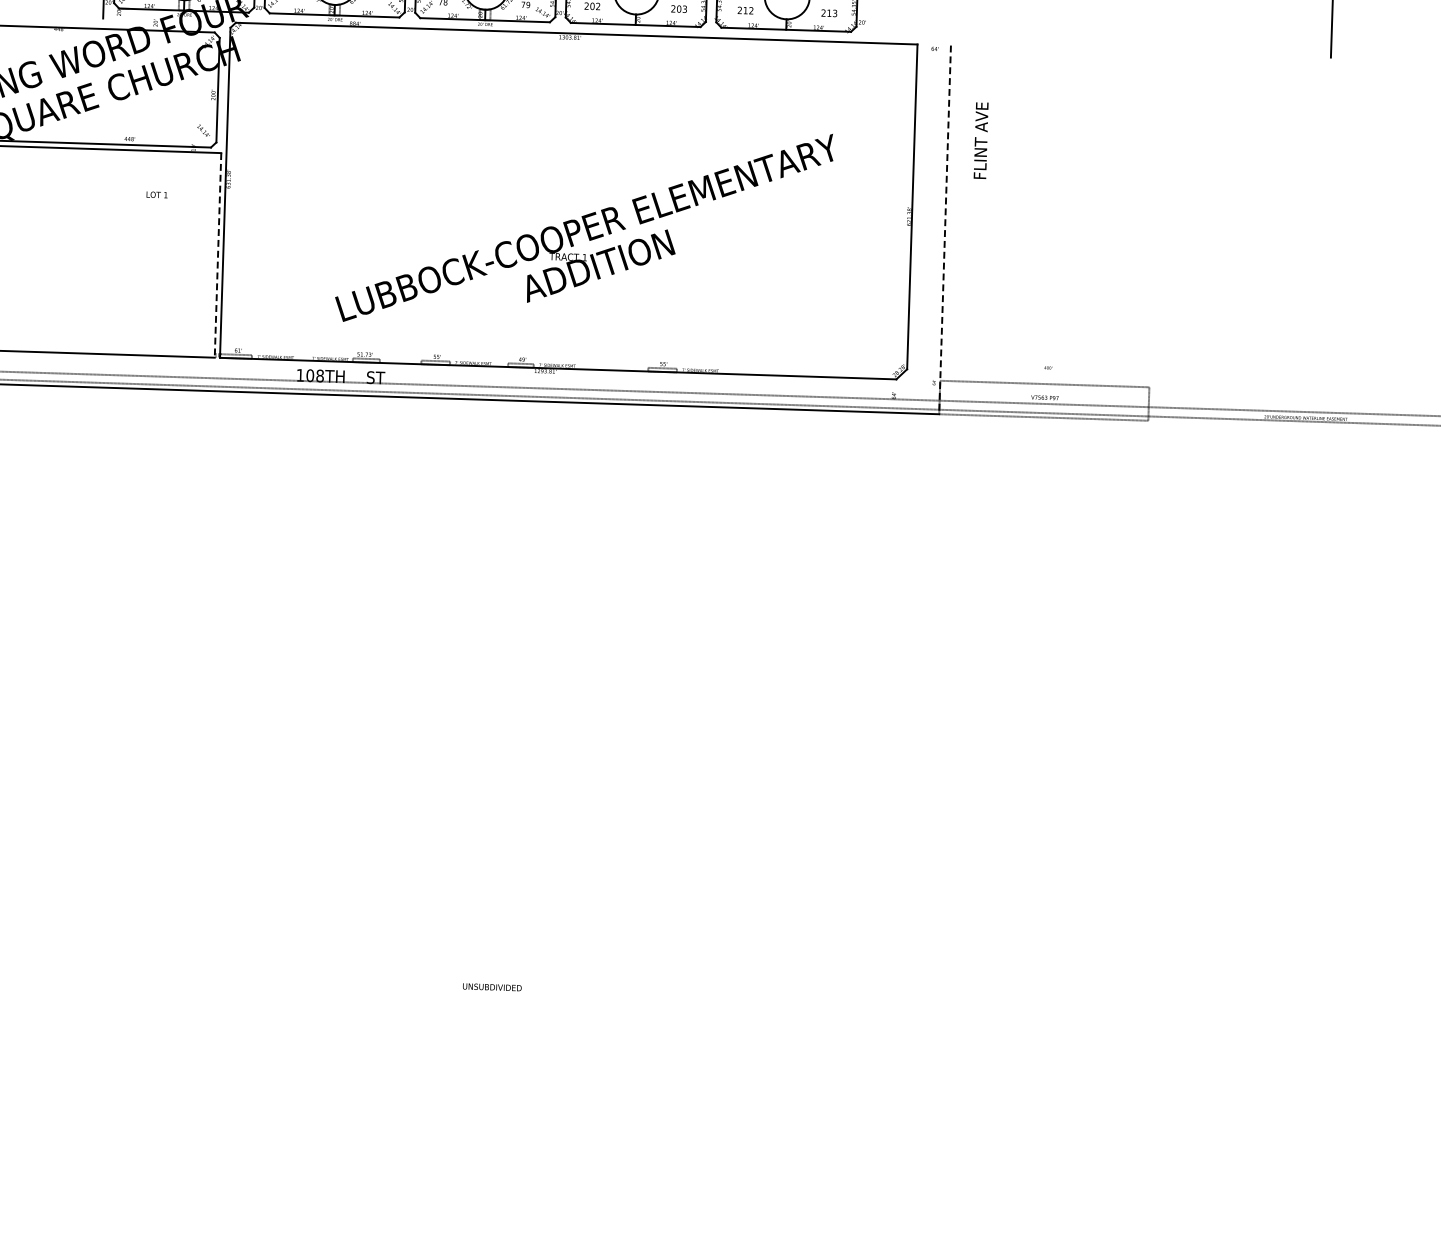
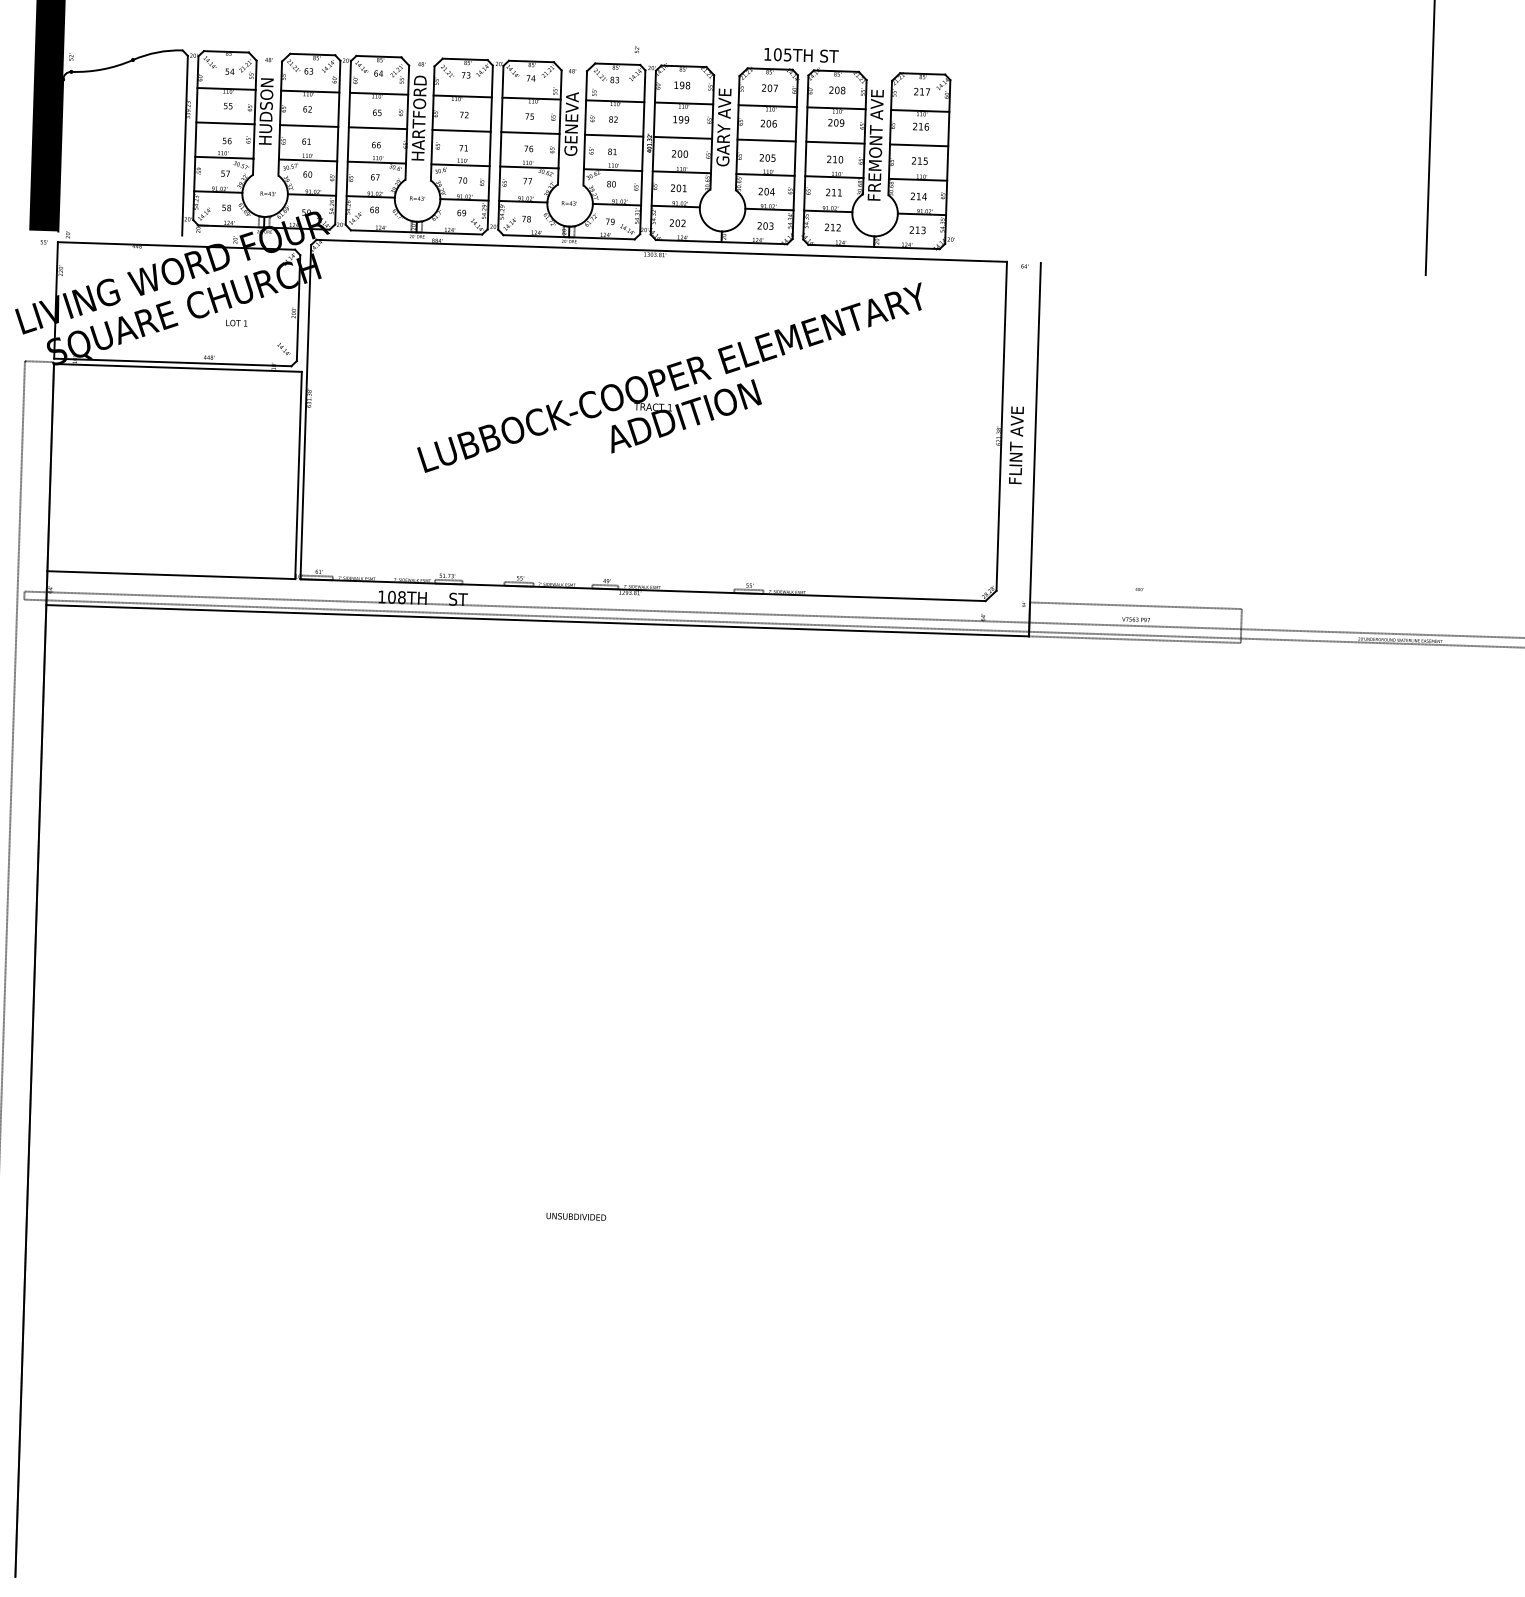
text: (981, 140) -> (1016, 445), moved
text: (156, 194) -> (236, 322), moved
text: (584, 227) -> (669, 377), moved
line: (944, 229) -> (1034, 449), dashed -> solid
line: (218, 255) -> (298, 475), dashed -> solid

